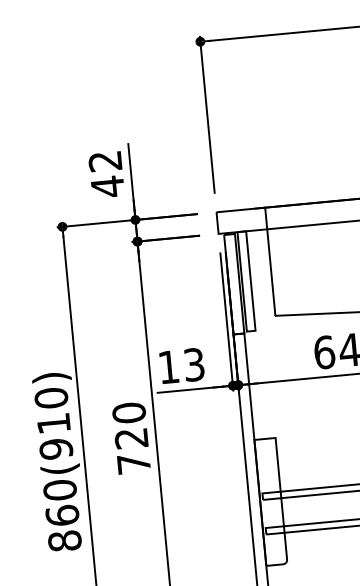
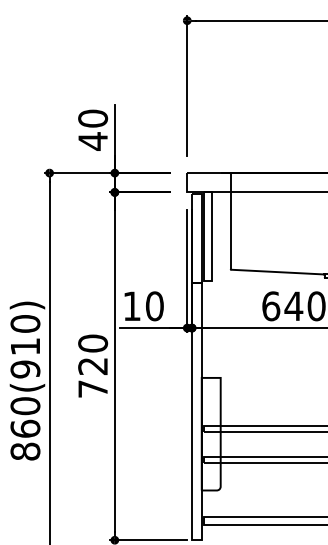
text: (105, 161) -> (93, 118), 42 -> 40
text: (193, 365) -> (154, 306), 13 -> 10

